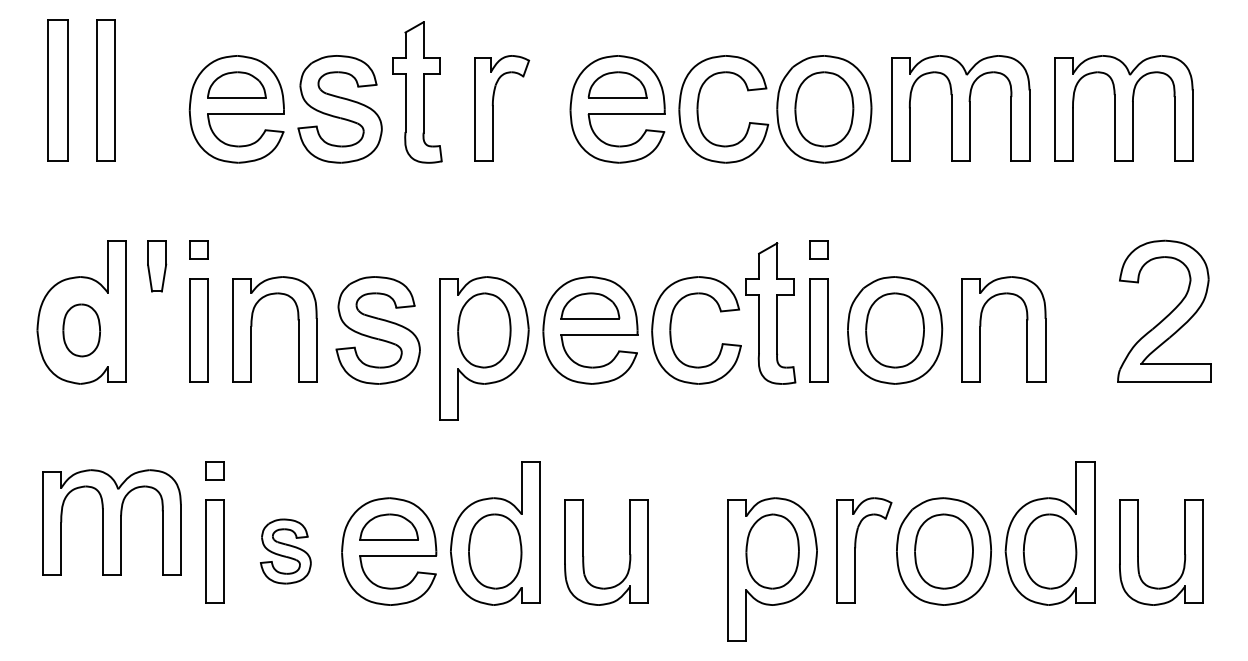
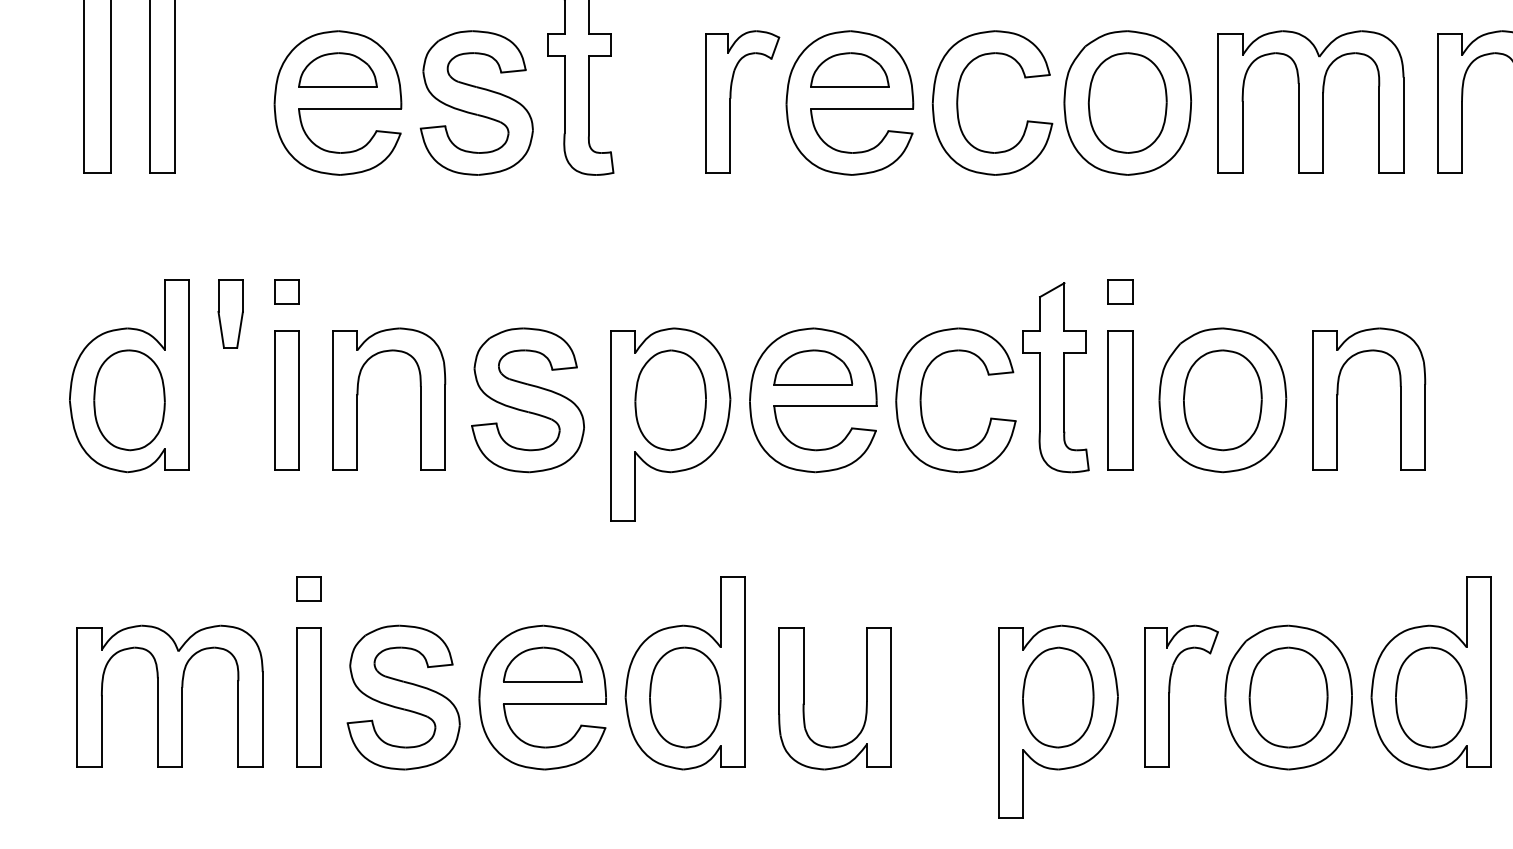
part: (493, 108) -> (731, 101), moved
part: (81, 330) -> (129, 400), size x1.43
part: (111, 522) -> (169, 696), moved
part: (285, 551) -> (403, 697), size x1.67

